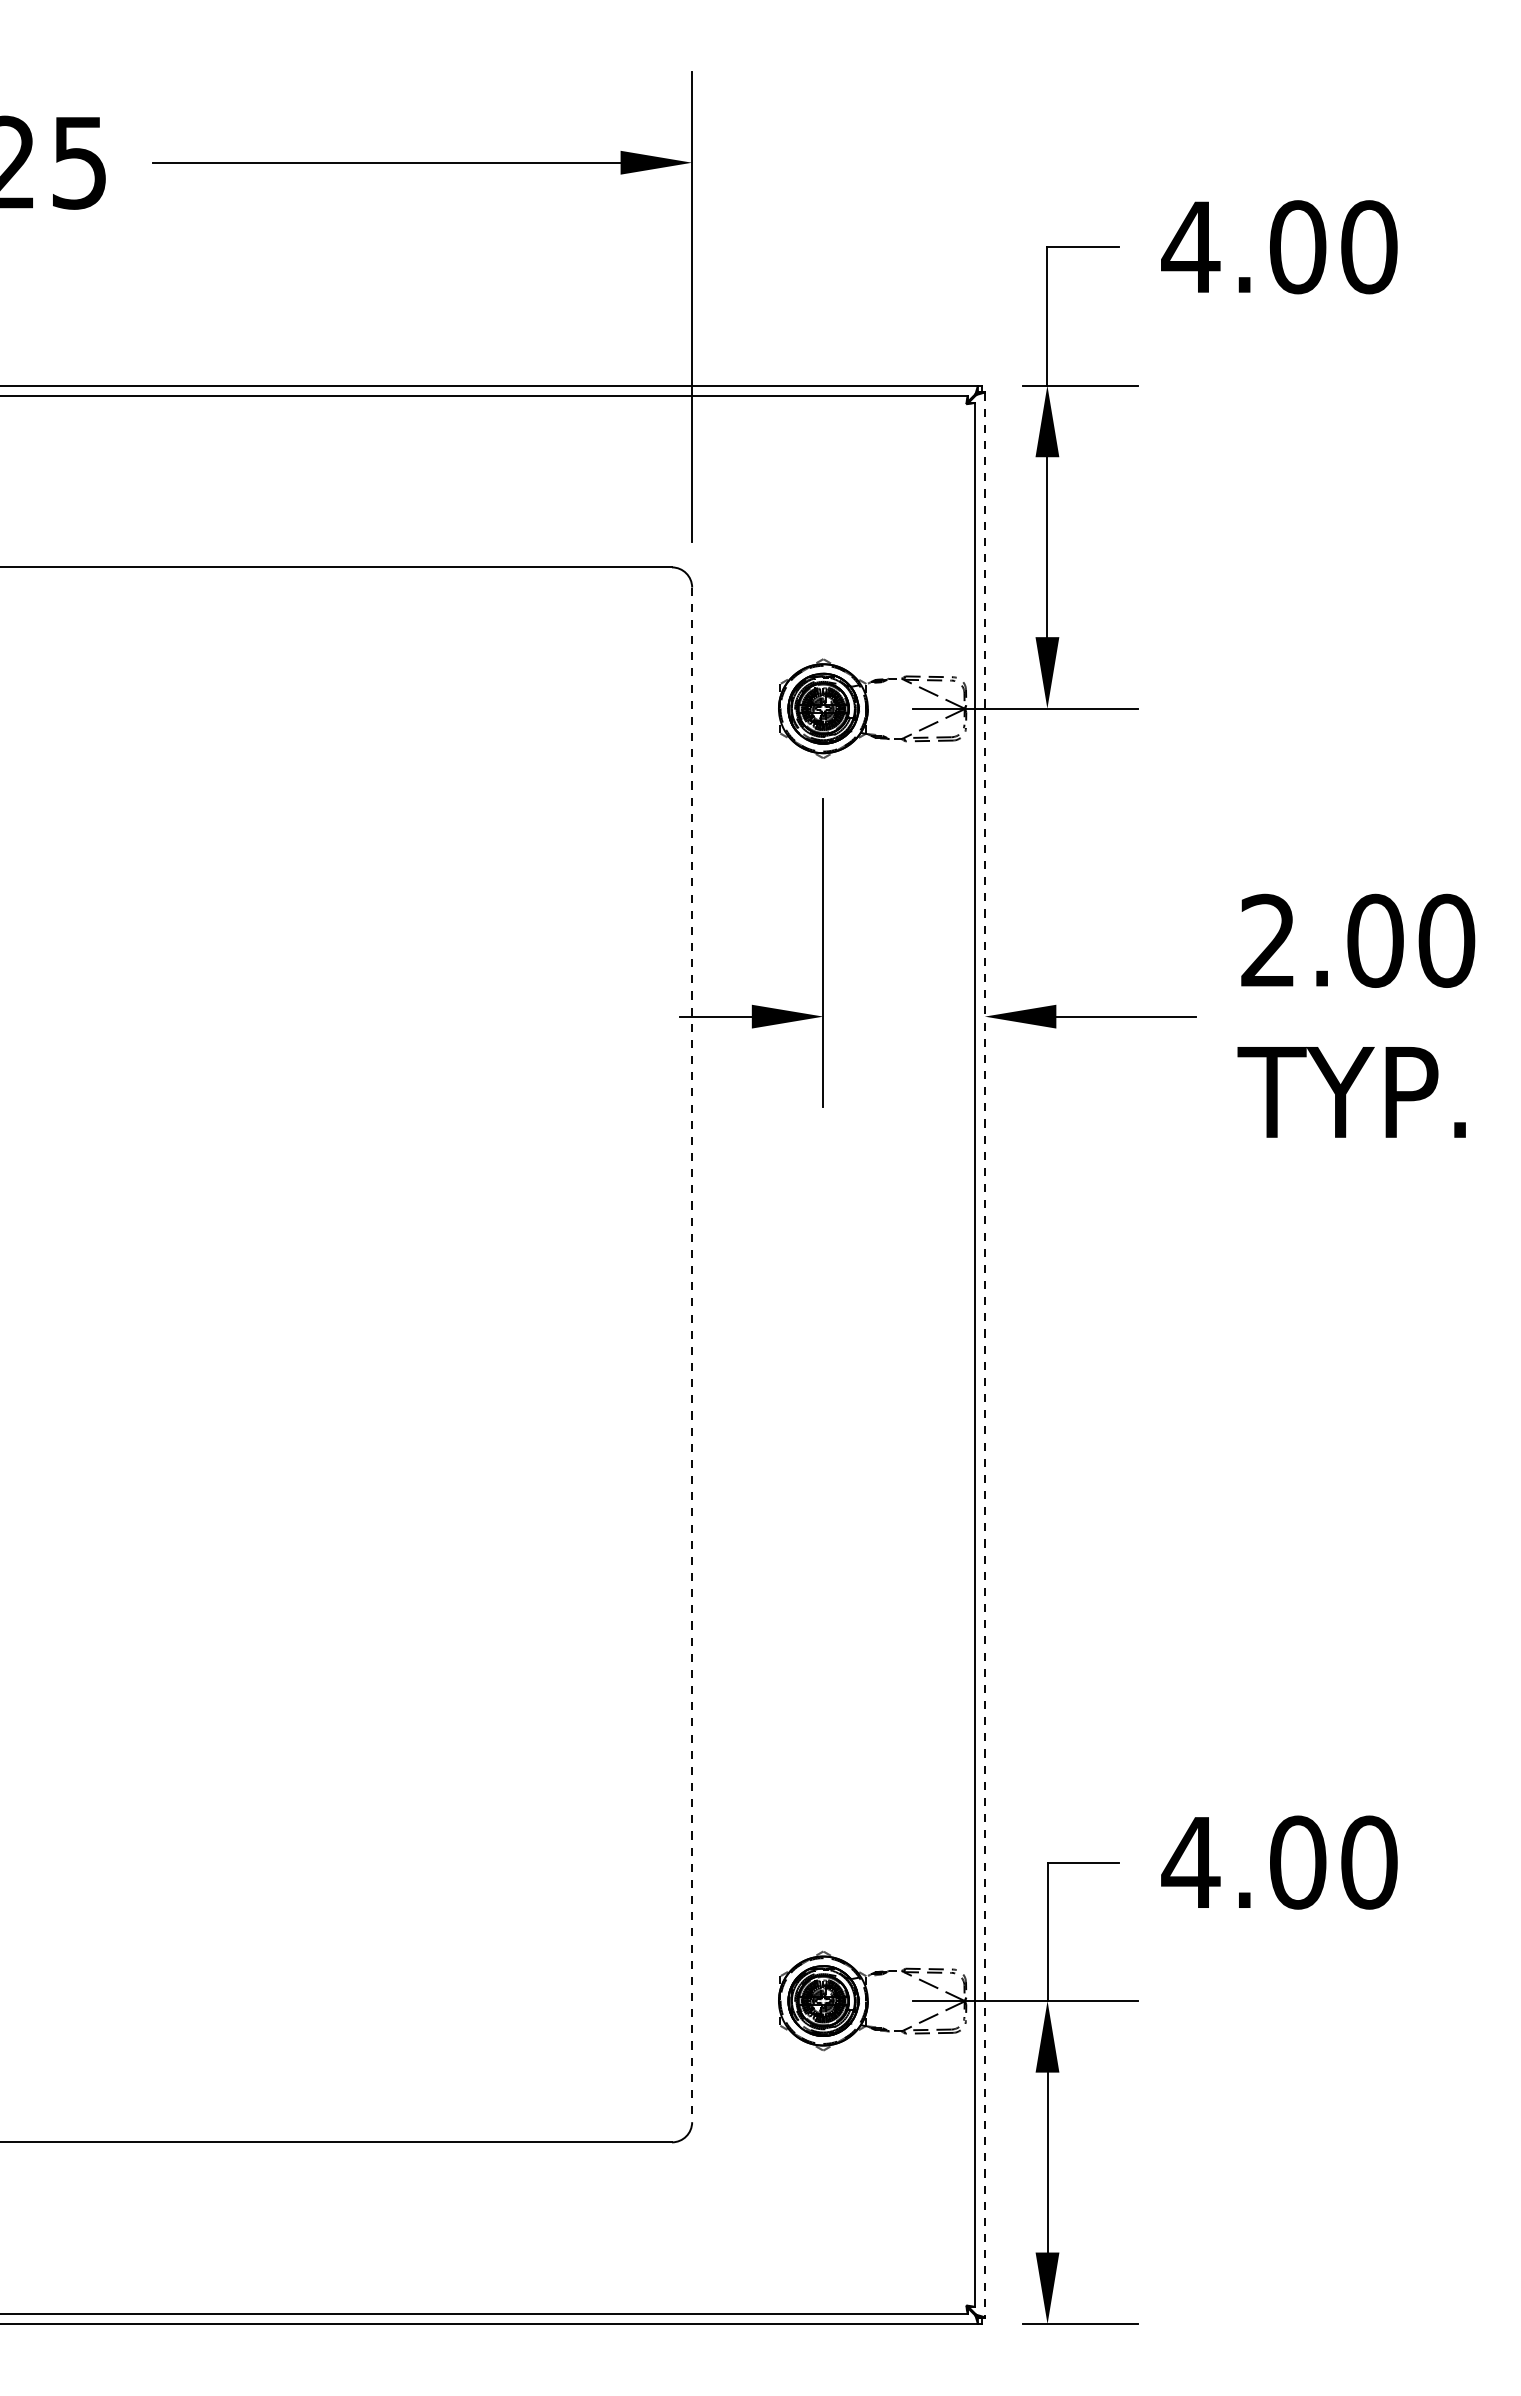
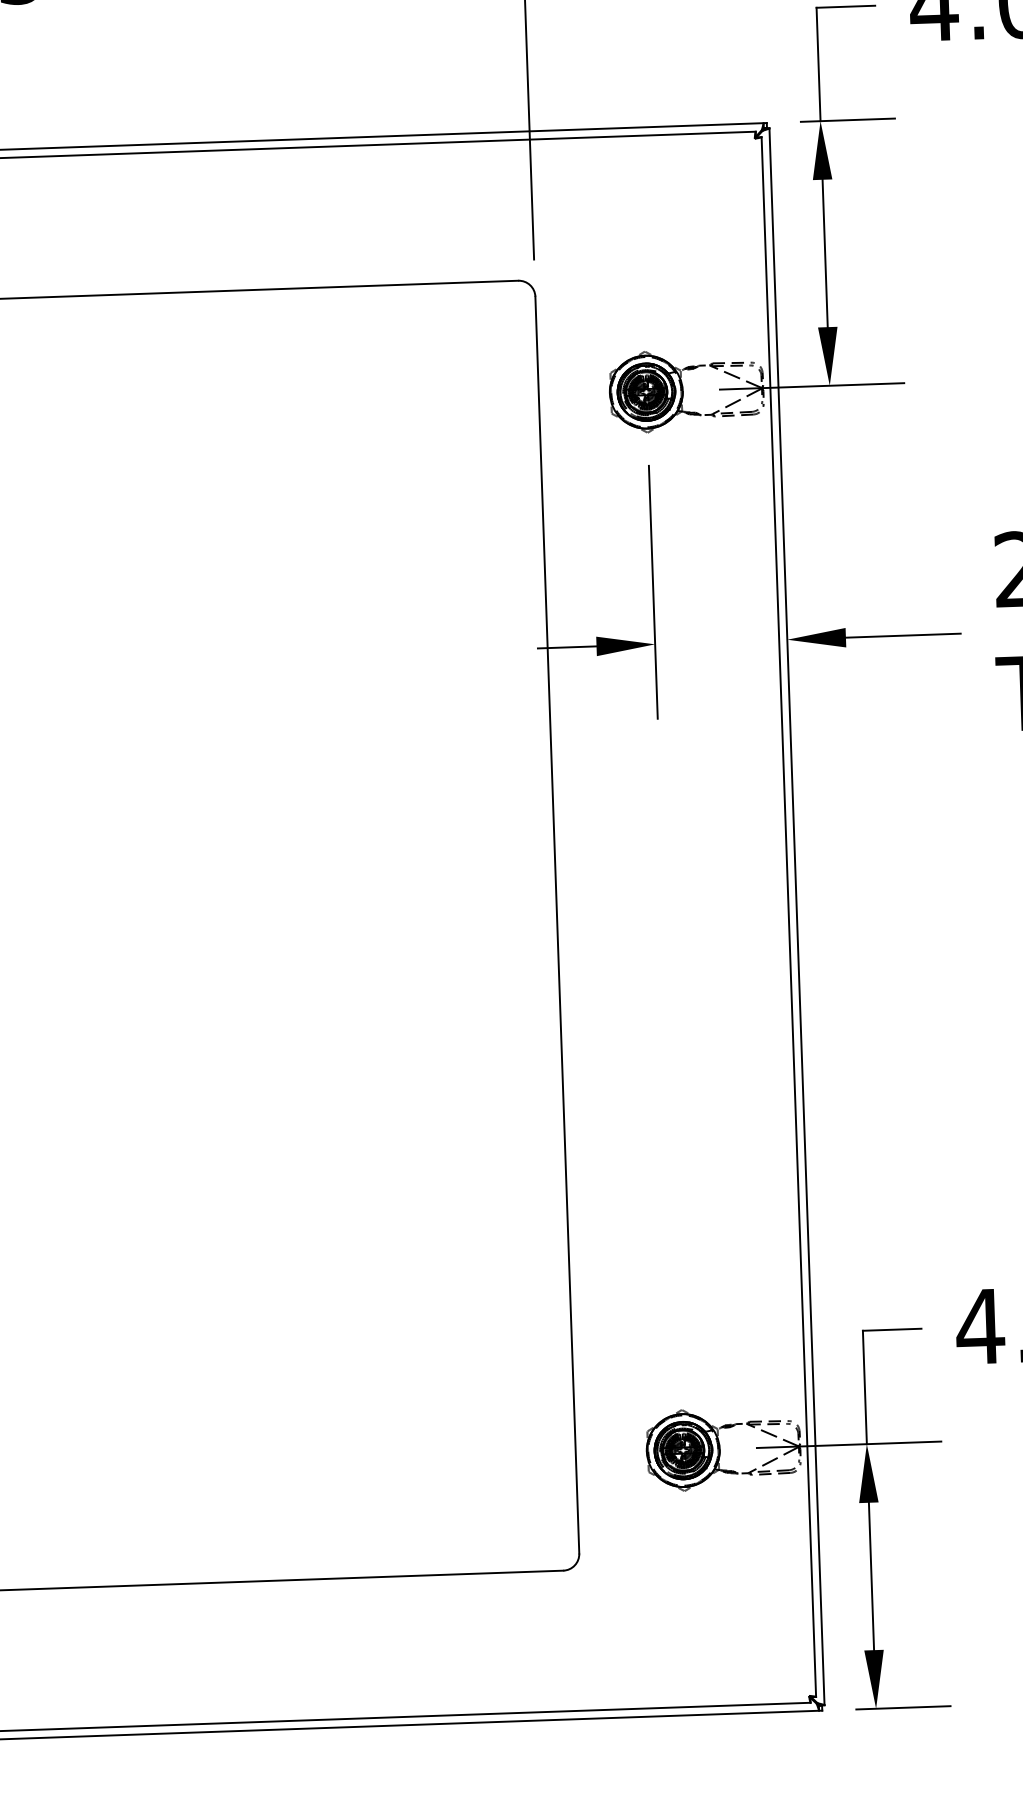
line: (692, 1355) -> (557, 925), dashed -> solid
line: (984, 1355) -> (796, 917), dashed -> solid

